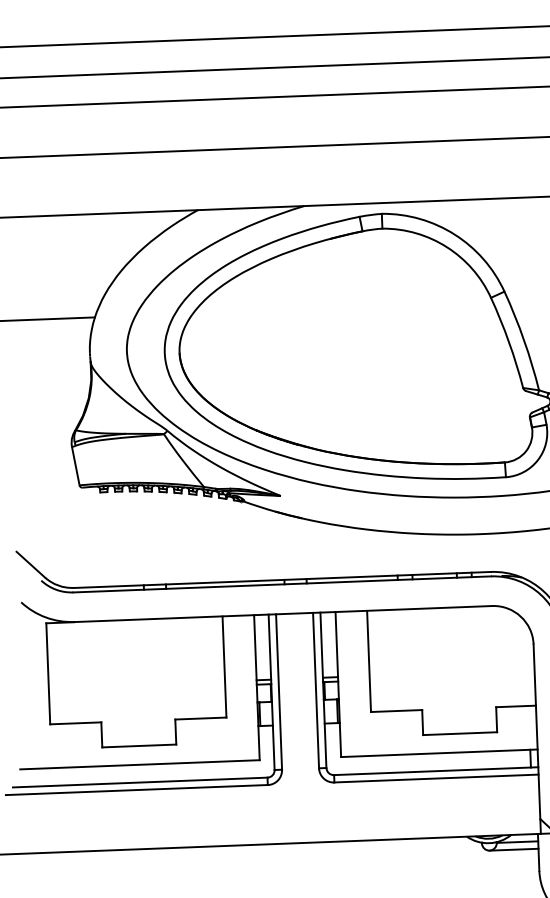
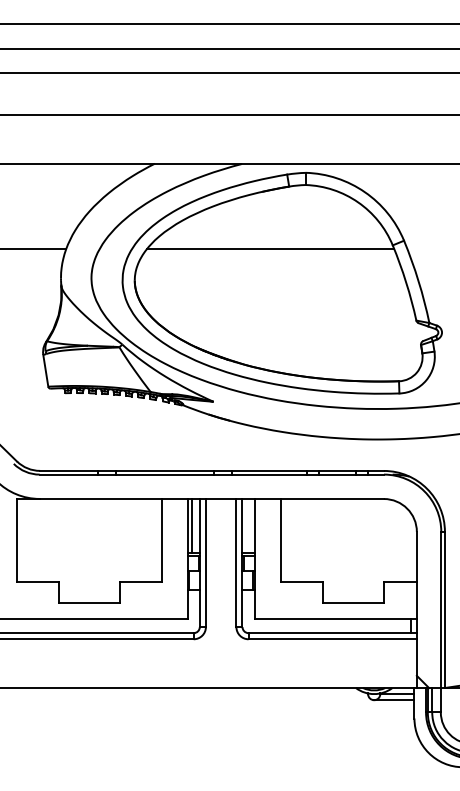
line: (342, 307) -> (270, 248), added
line: (261, 647) -> (192, 525), added

